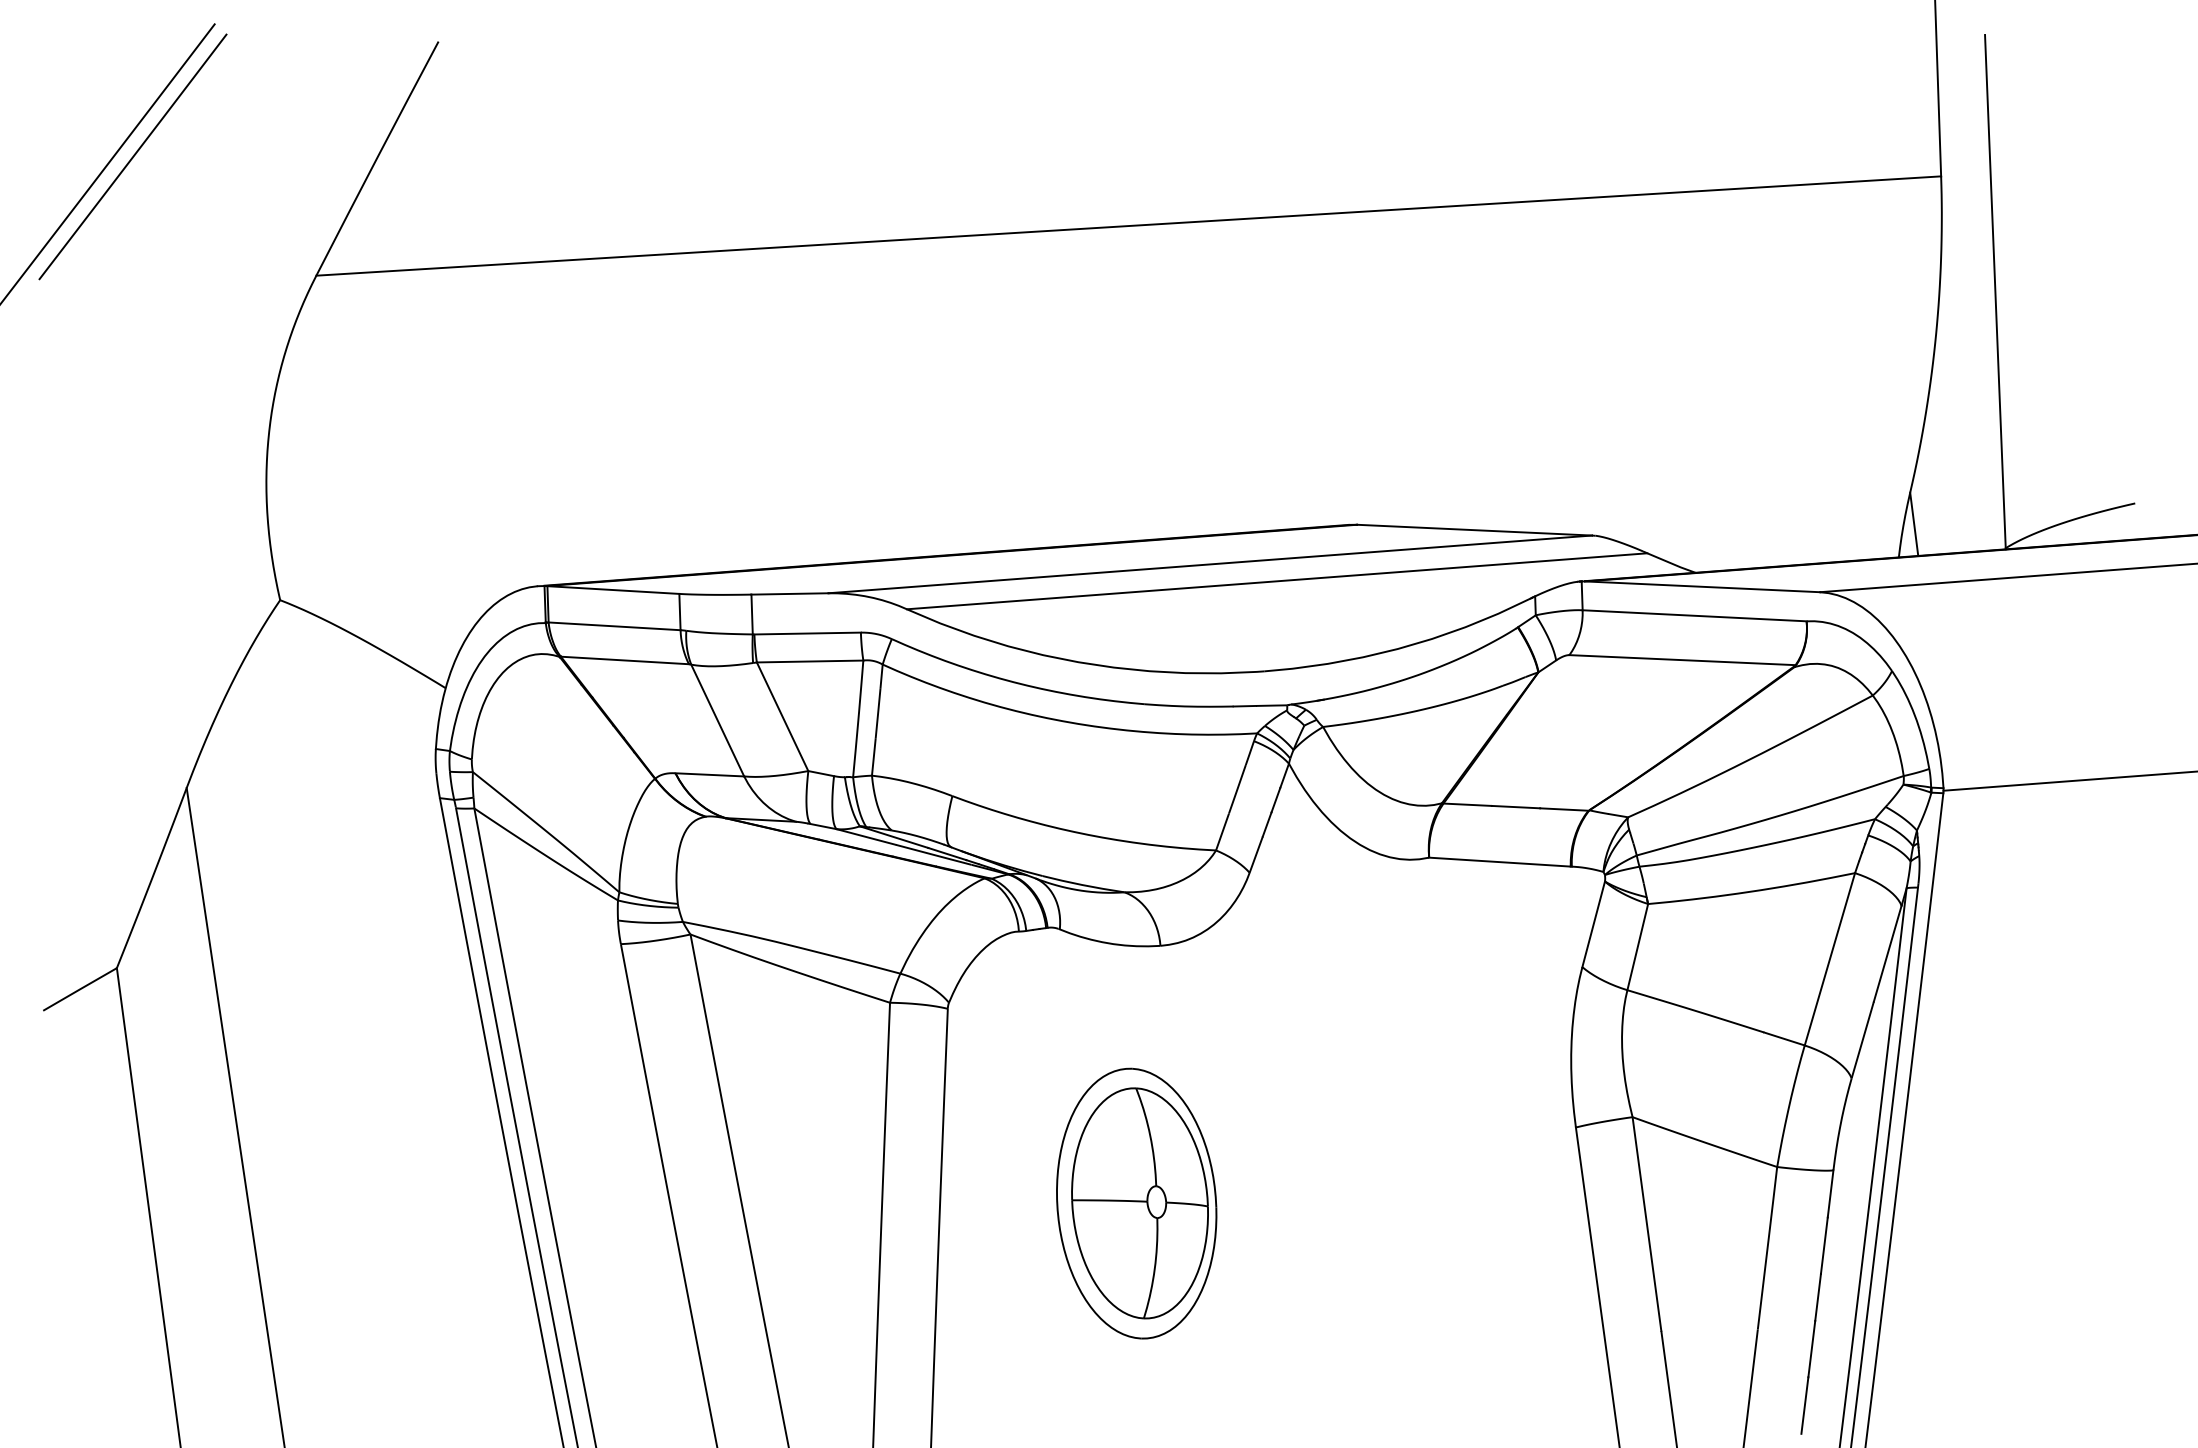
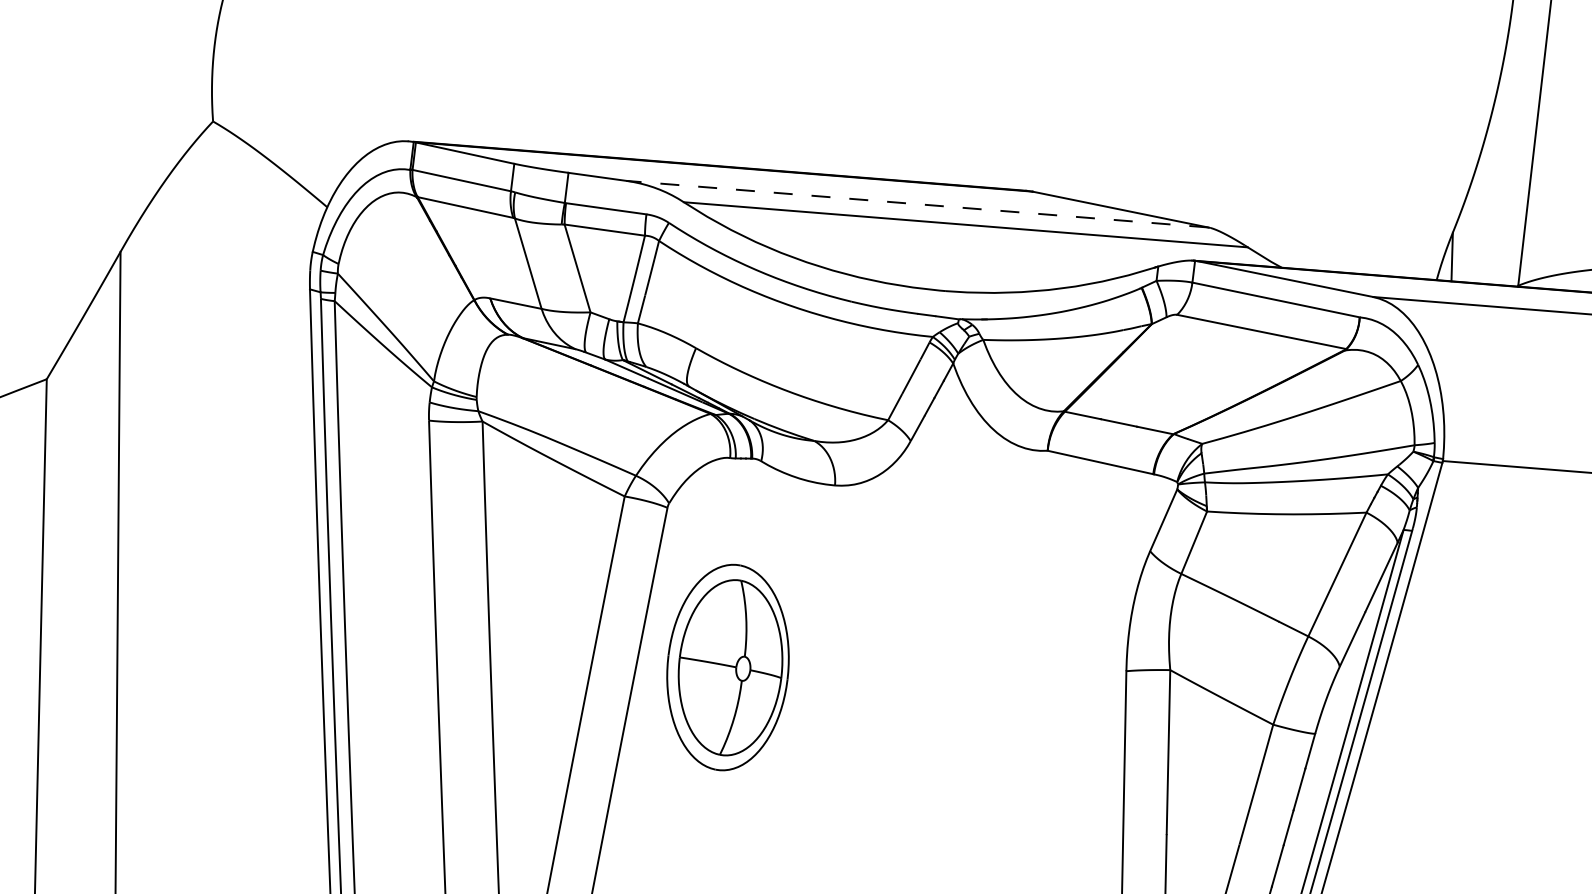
line: (1210, 564) -> (917, 204), solid -> dashed
part: (1136, 1203) -> (727, 667), moved

